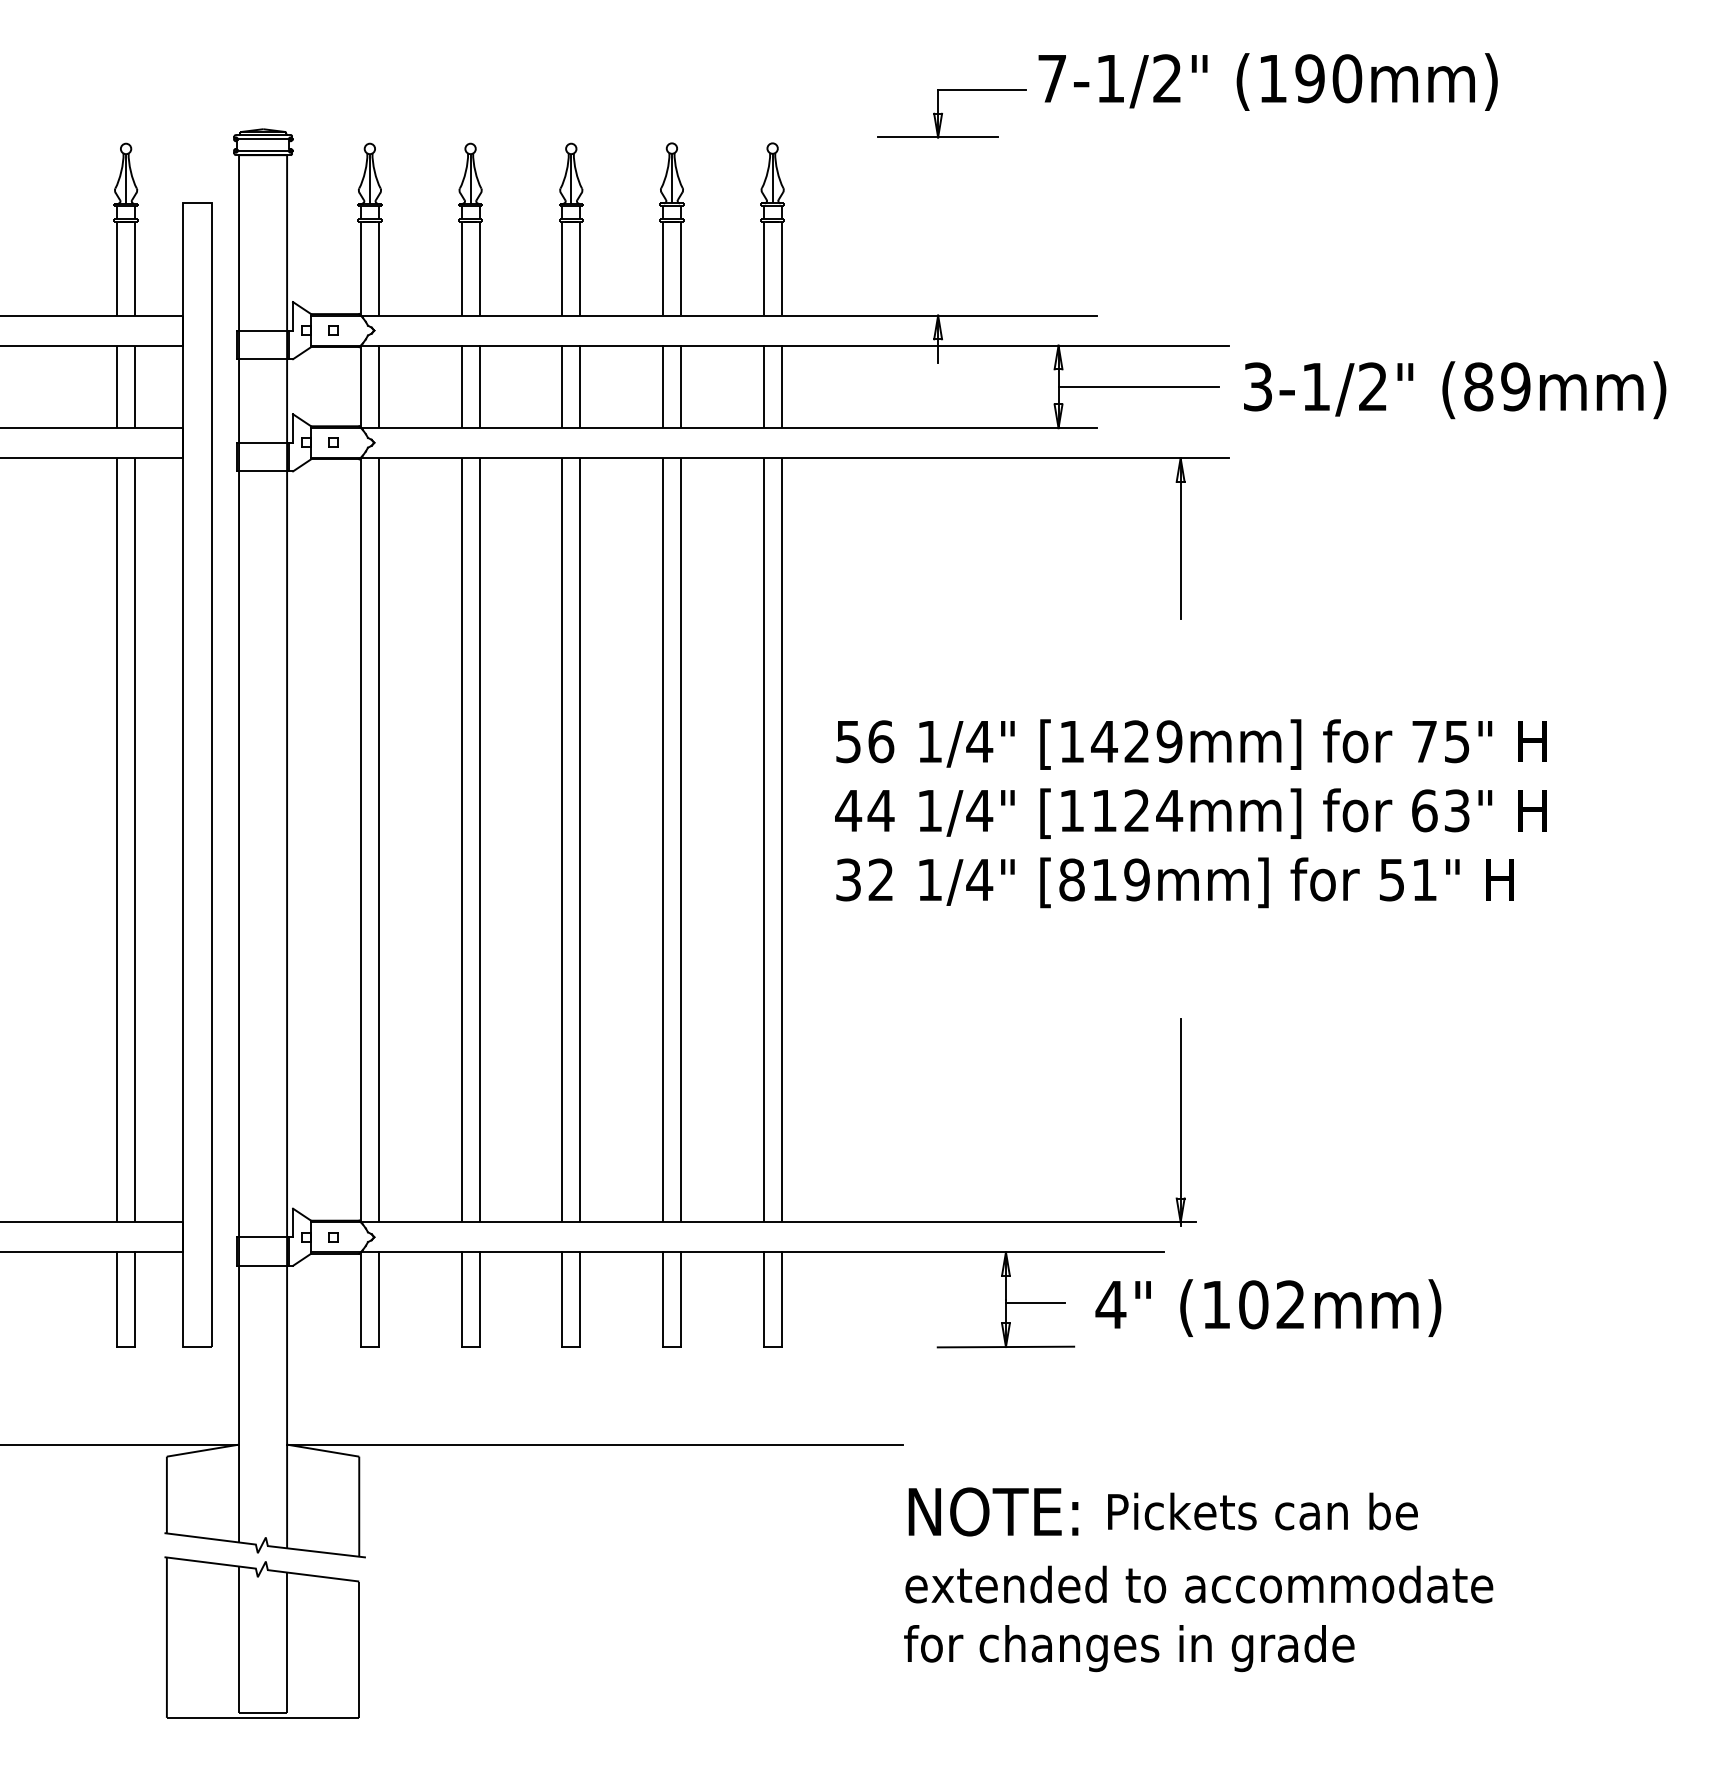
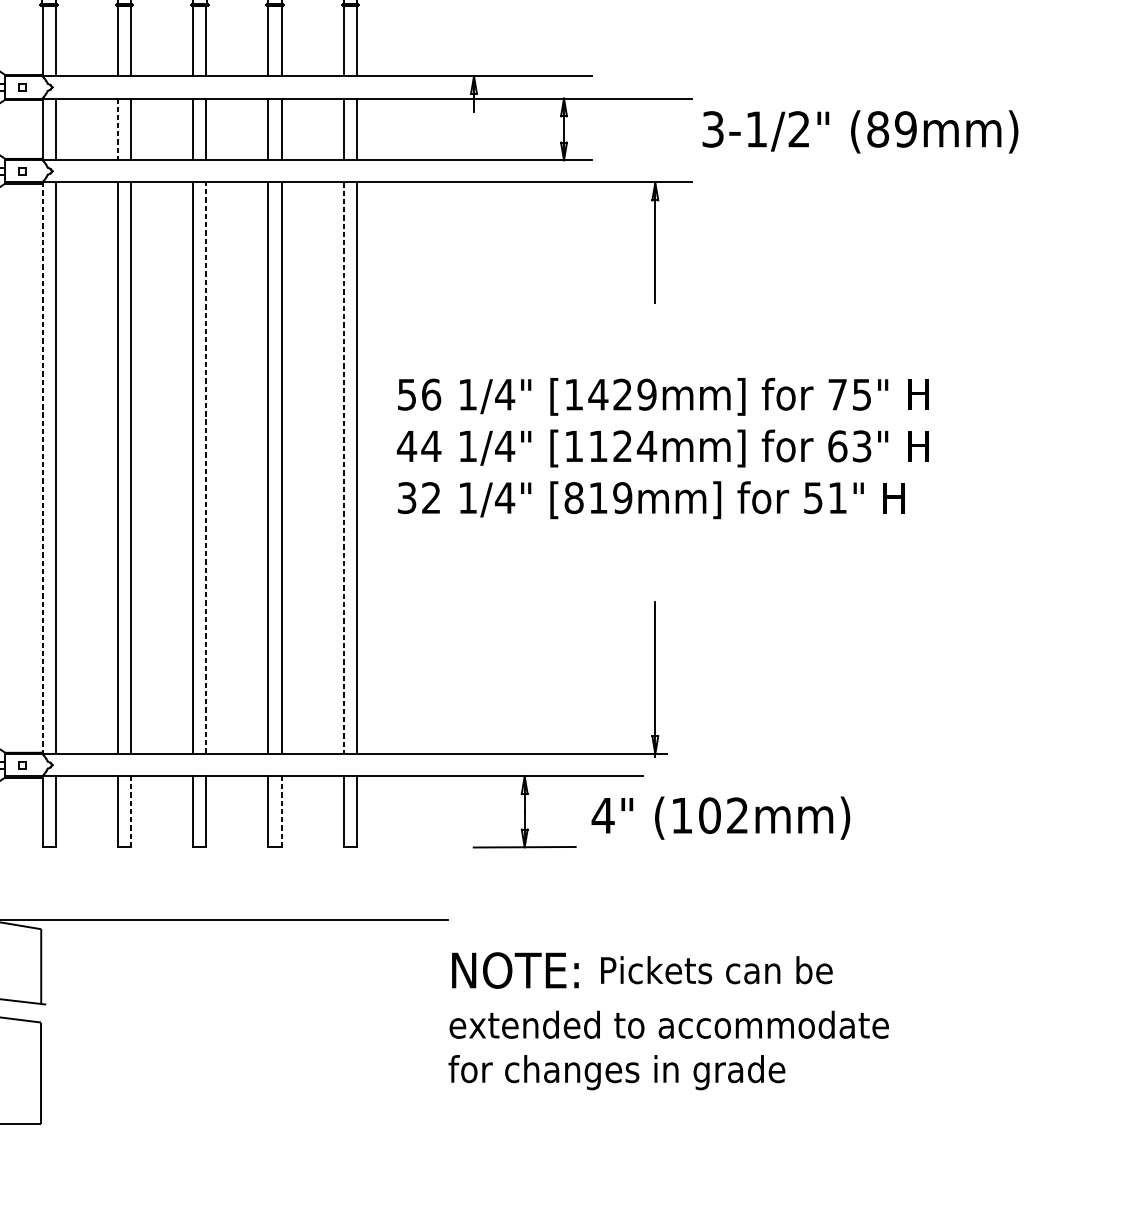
line: (1138, 386) -> (623, 129), removed
line: (461, 387) -> (117, 129), solid -> dashed
line: (580, 839) -> (206, 467), solid -> dashed
line: (361, 840) -> (42, 468), solid -> dashed
line: (763, 840) -> (343, 468), solid -> dashed
line: (479, 1298) -> (131, 810), solid -> dashed
line: (680, 1298) -> (281, 810), solid -> dashed
line: (1034, 1302) -> (546, 813), removed

